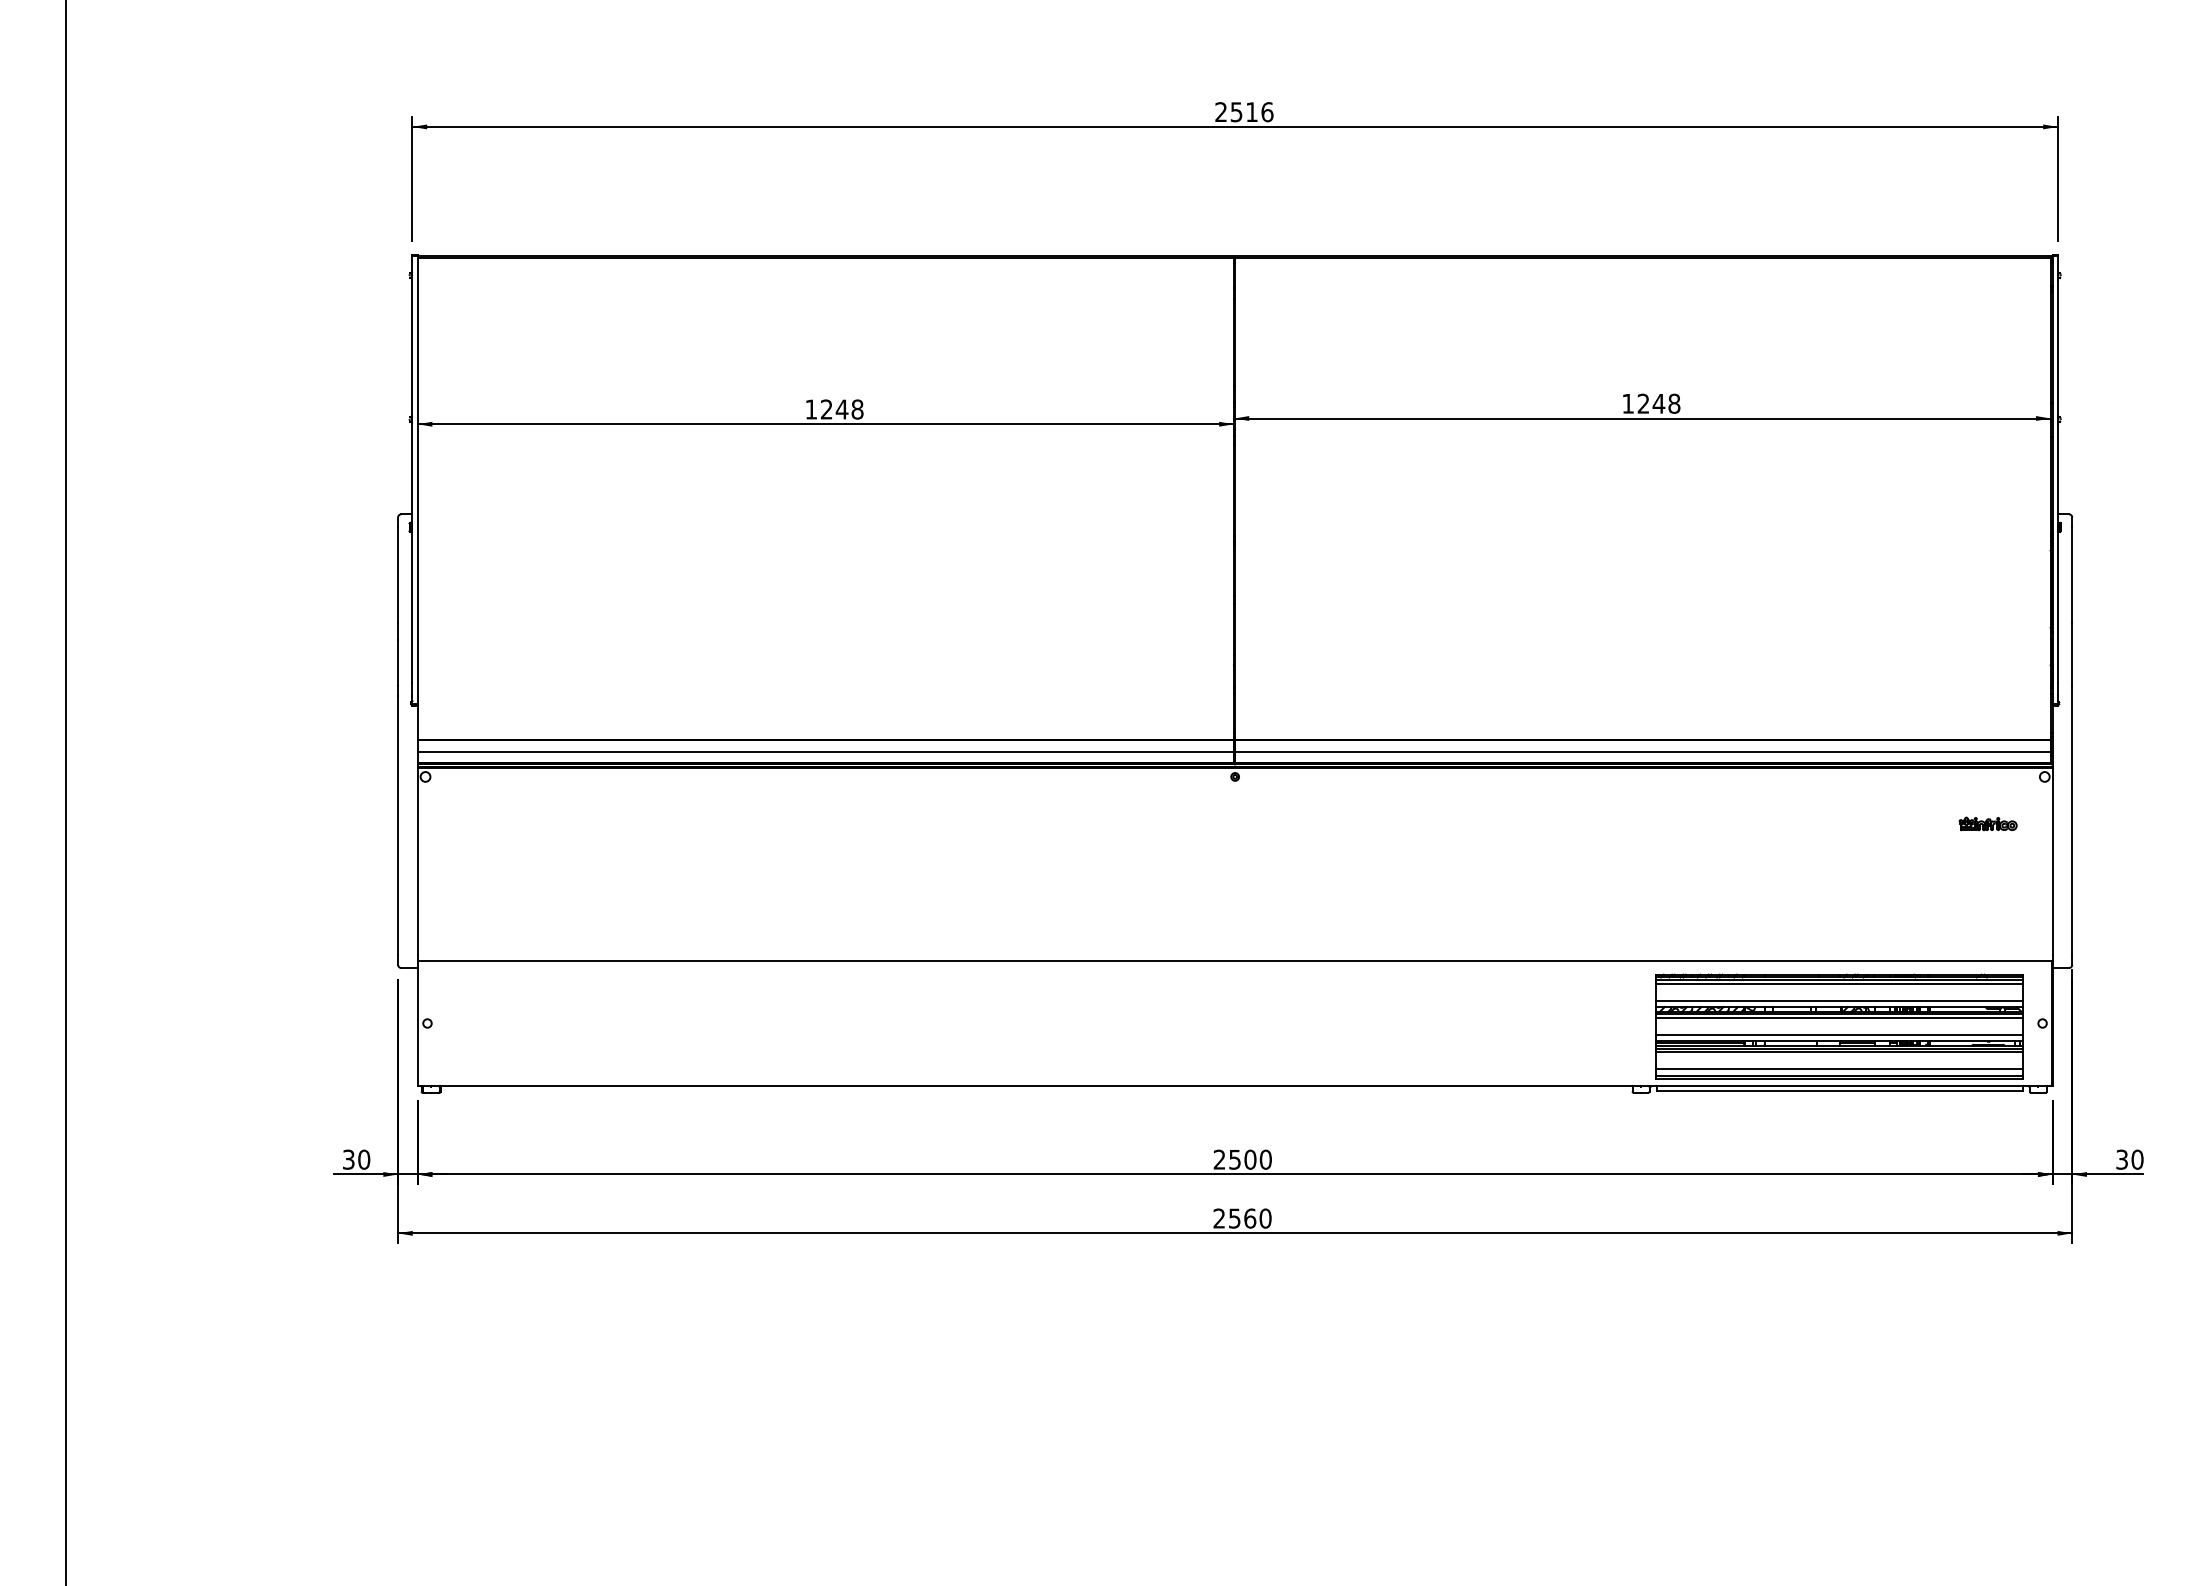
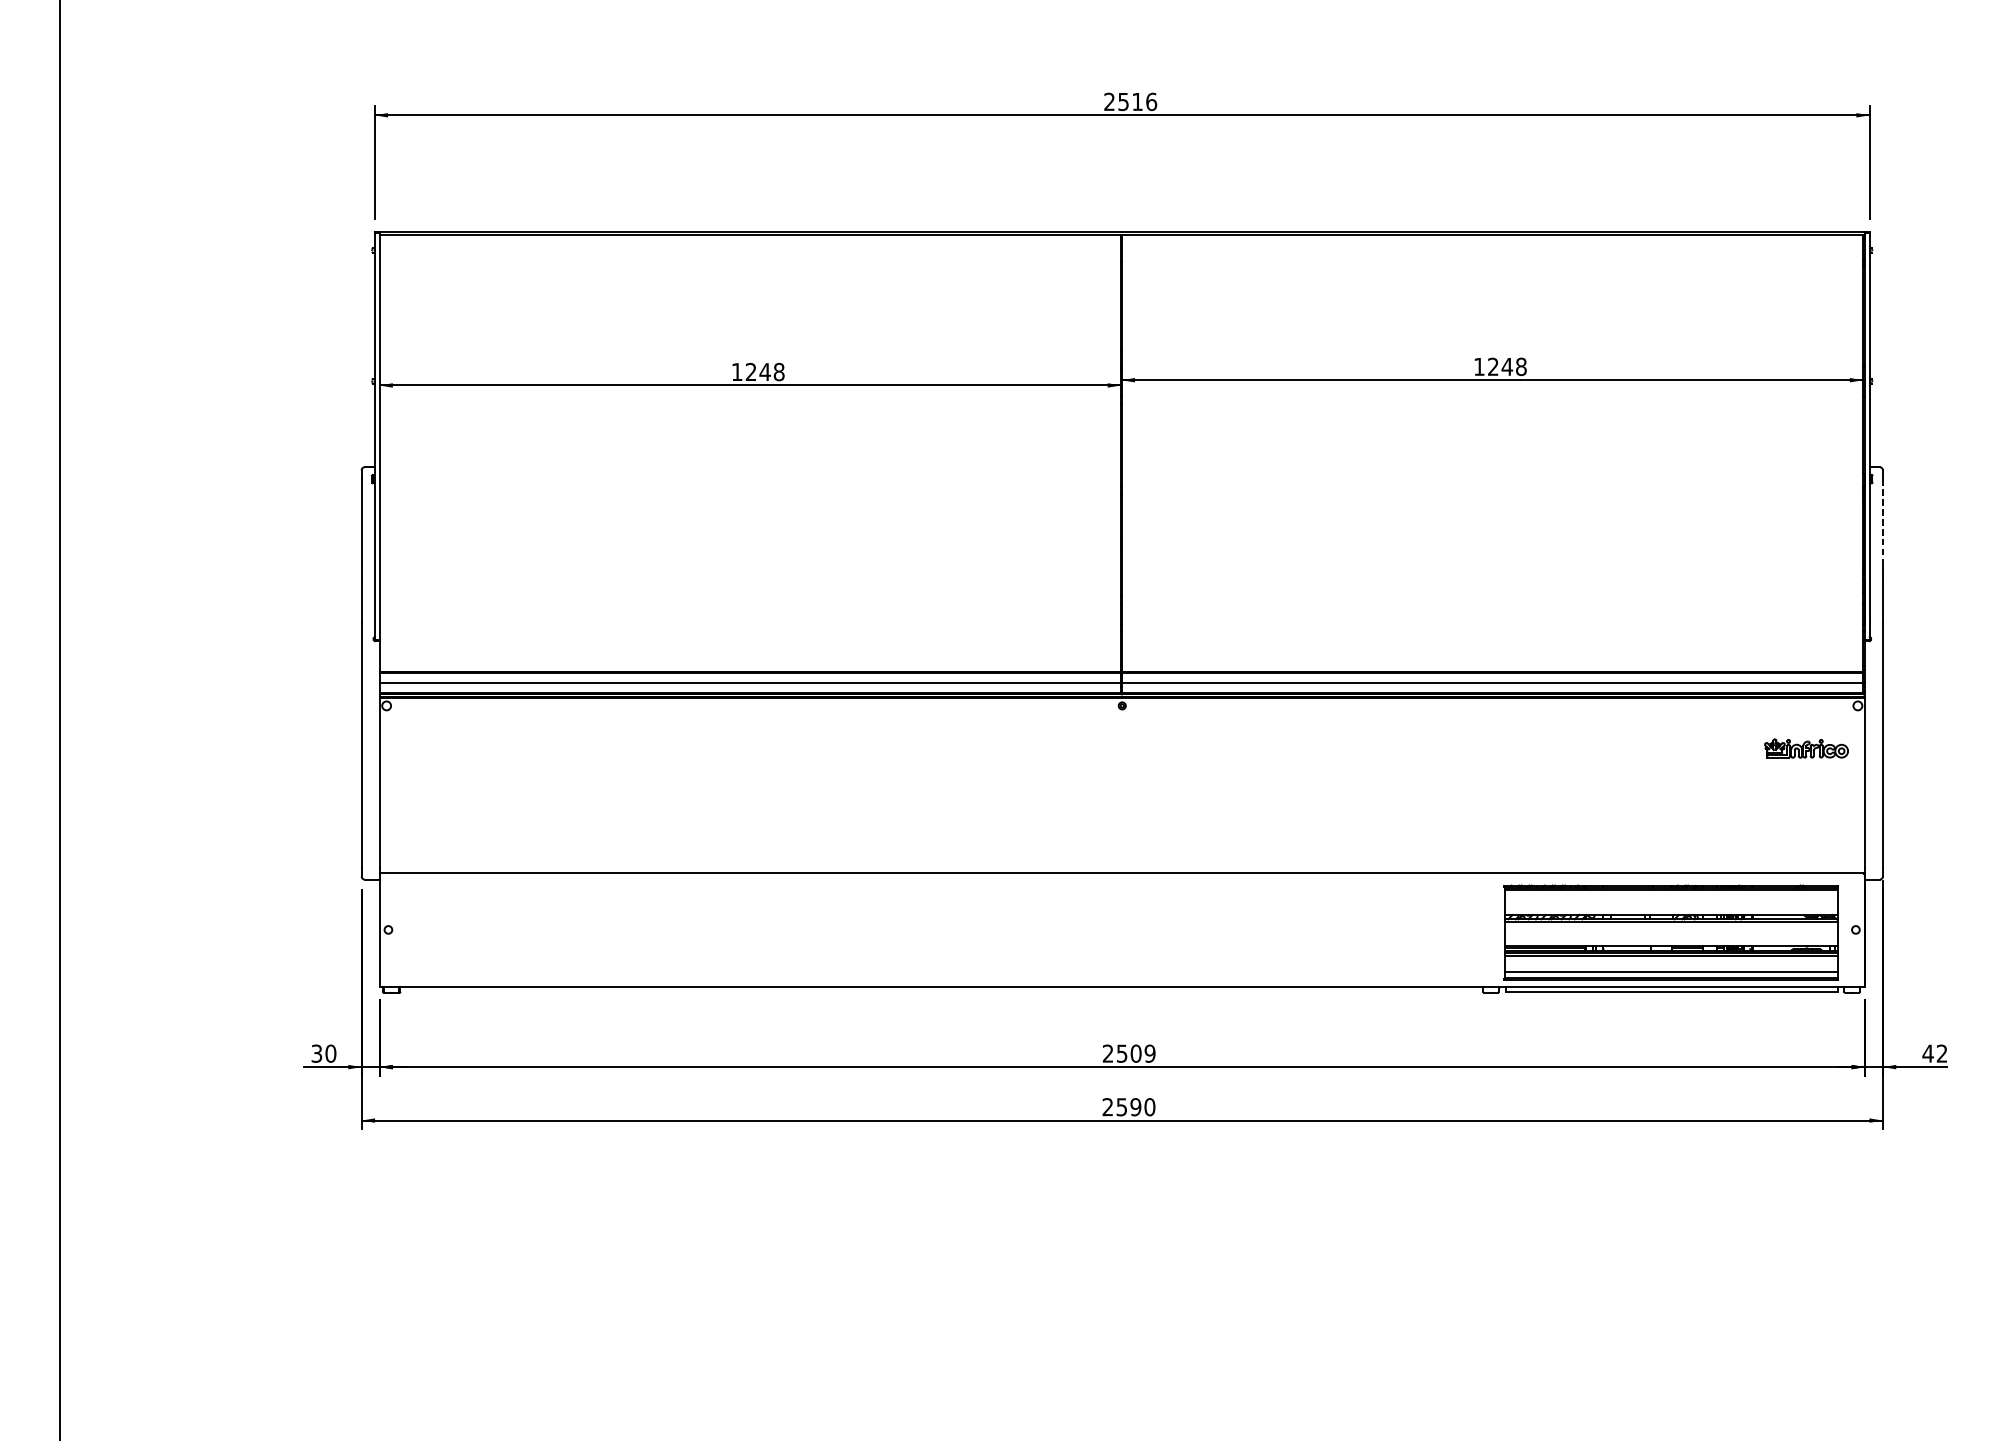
line: (2072, 575) -> (1883, 522), solid -> dashed
part: (1987, 823) -> (1805, 748), size x1.6
line: (1839, 983) -> (1671, 893), removed
line: (1839, 1000) -> (1671, 909), removed
line: (1839, 1018) -> (1671, 925), removed
line: (1839, 1034) -> (1671, 939), removed
text: (1265, 1159) -> (1149, 1053), 2500 -> 2509
text: (2129, 1159) -> (1934, 1053), 30 -> 42
text: (1250, 1218) -> (1136, 1107), 2560 -> 2590

